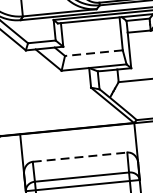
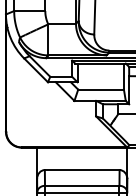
line: (94, 52) -> (101, 89), dashed -> solid
line: (80, 157) -> (82, 170), dashed -> solid

